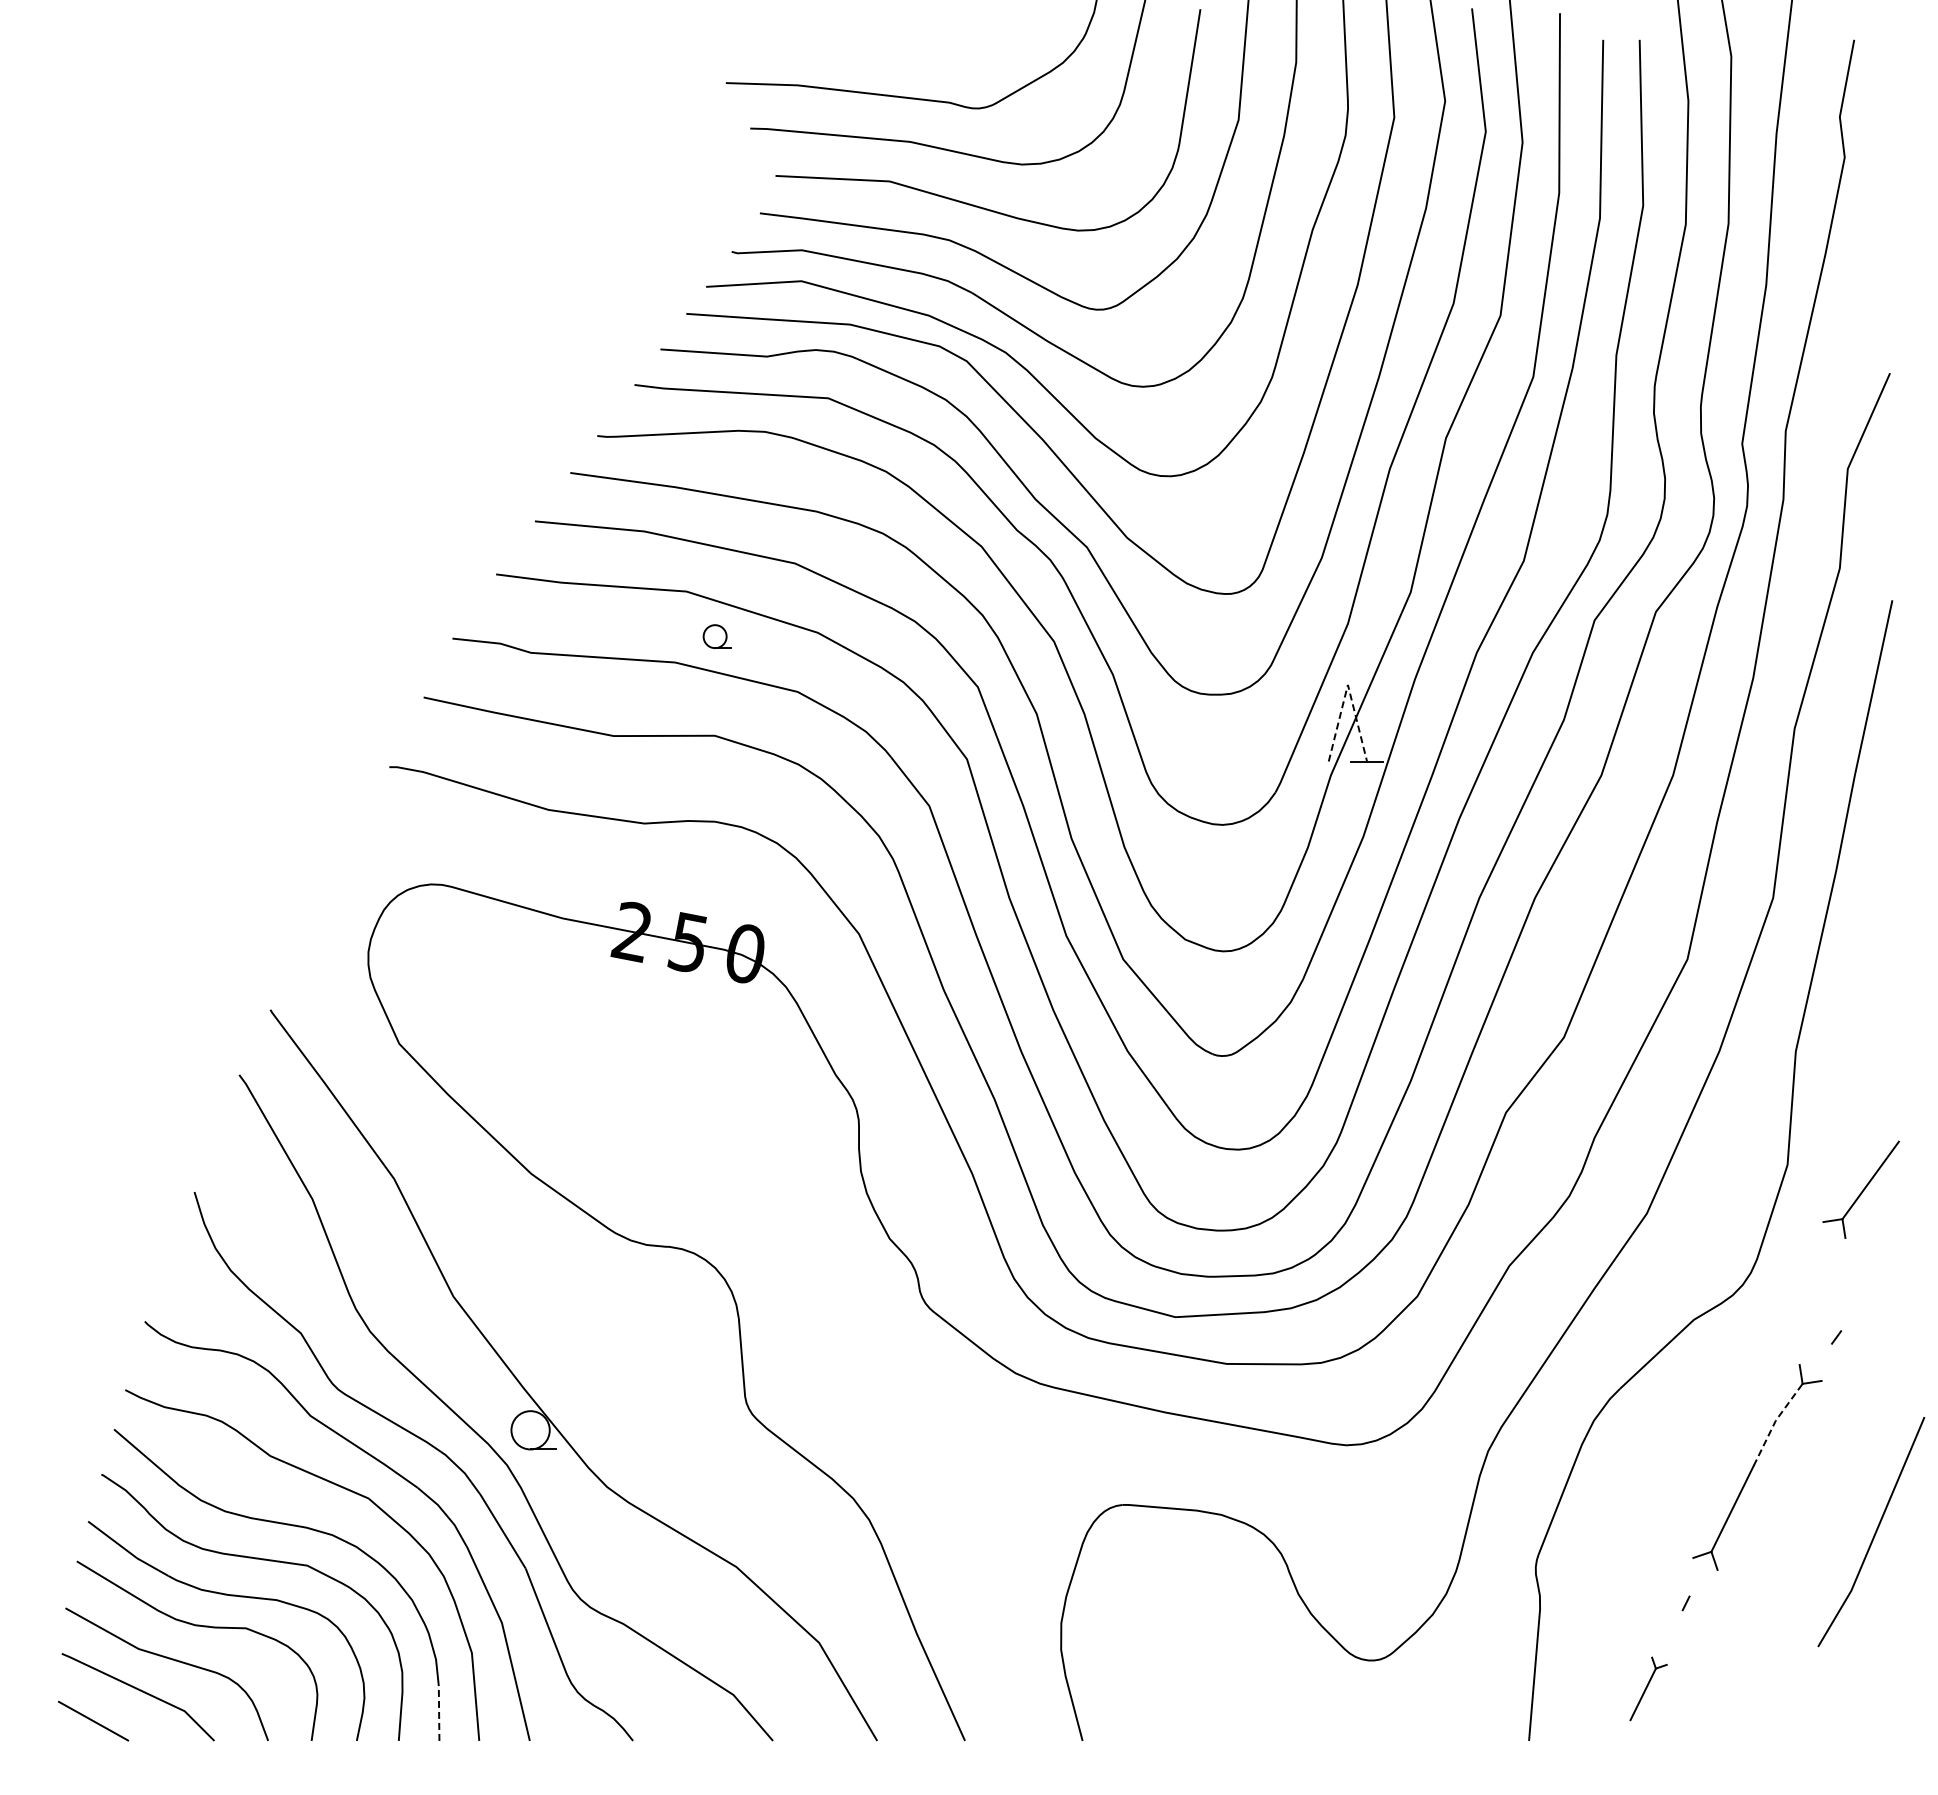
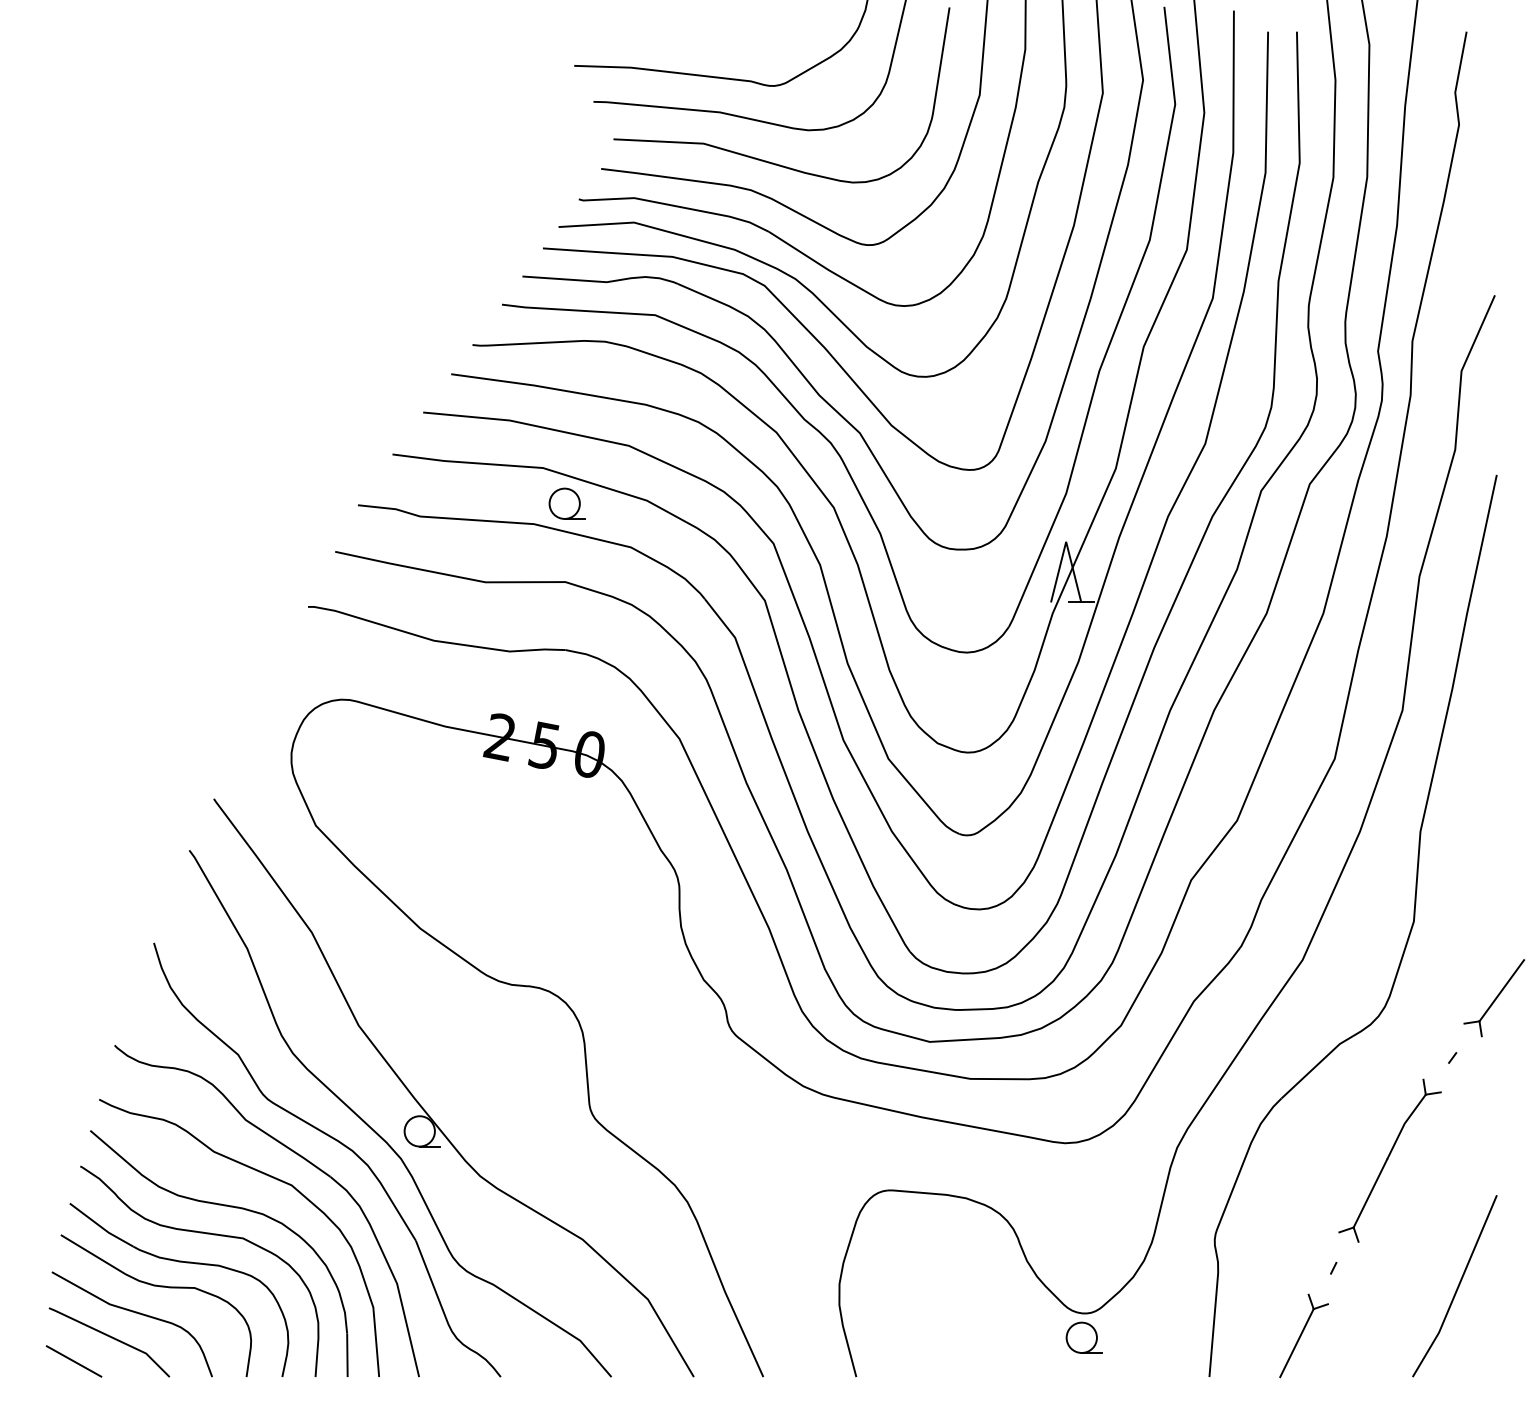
part: (716, 636) -> (566, 503), size x1.67
line: (1347, 684) -> (1065, 541), dashed -> solid
part: (1860, 1189) -> (1493, 997), moved
line: (1775, 1422) -> (1404, 1125), dashed -> solid
line: (1874, 1532) -> (1457, 1286), moved
part: (1648, 1688) -> (1303, 1335), size x1.67
part: (1370, 1691) -> (1084, 1337), added
line: (439, 1713) -> (347, 1355), dashed -> solid

